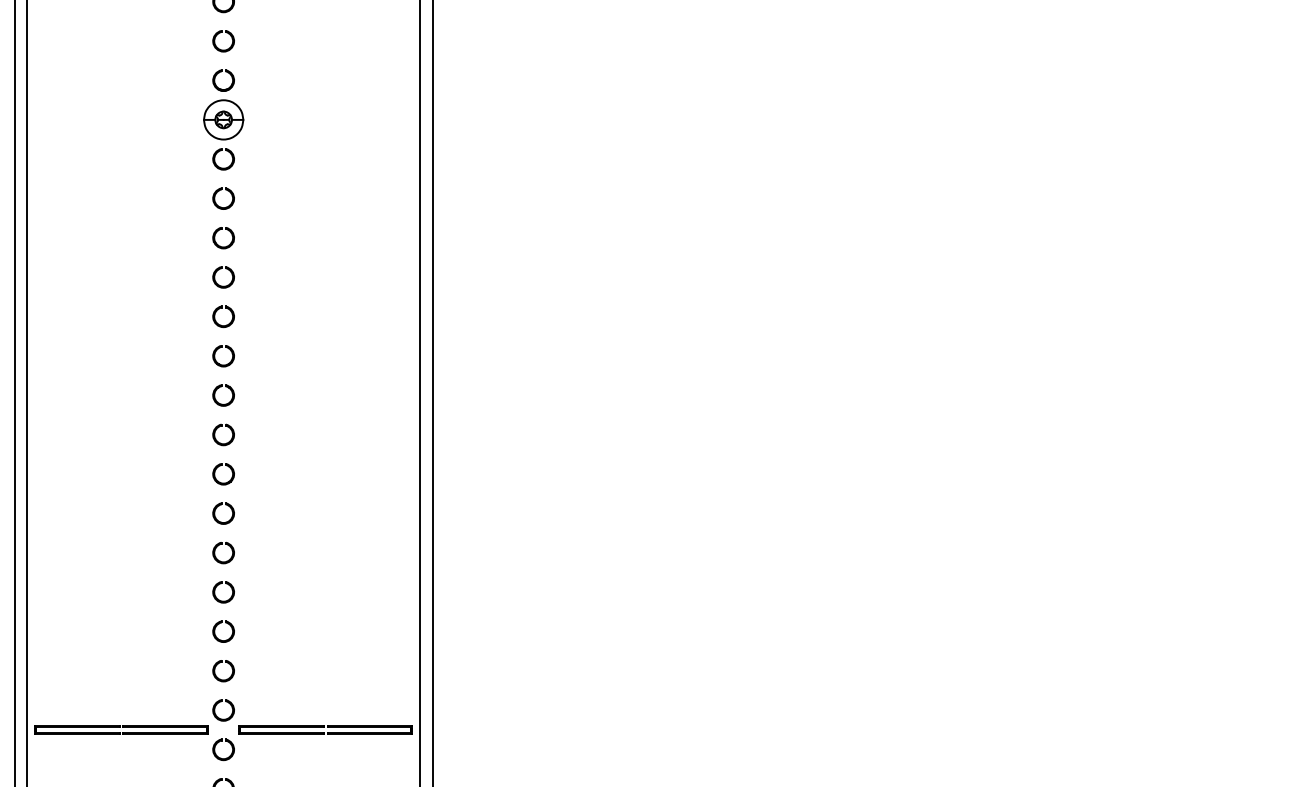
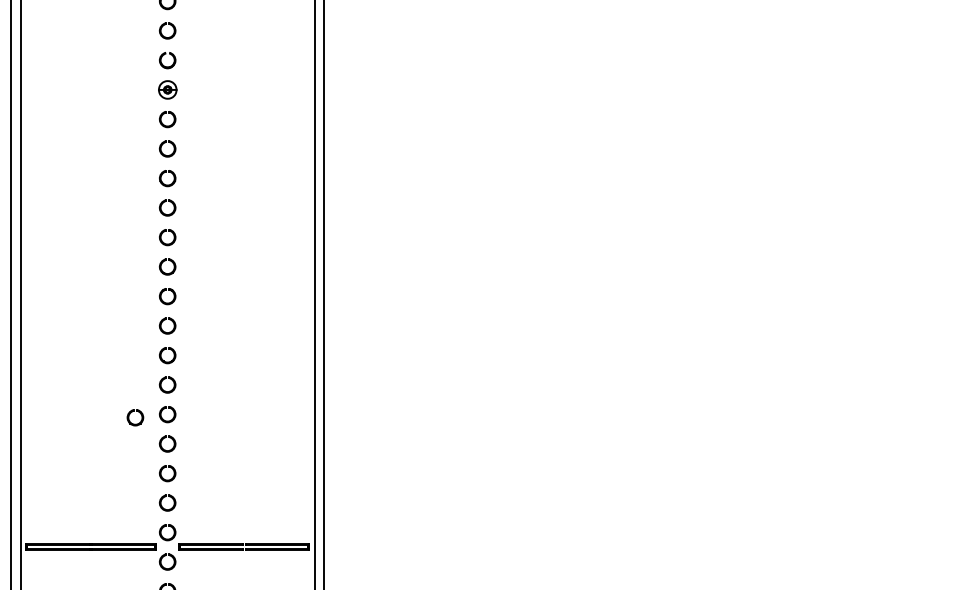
part: (223, 119) -> (167, 89), size x0.6
part: (174, 562) -> (130, 421), added

